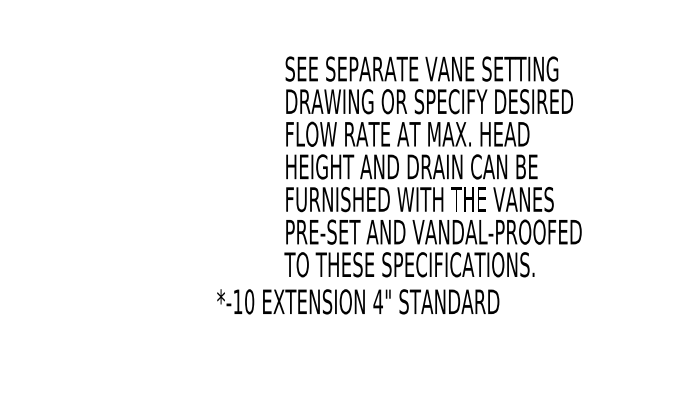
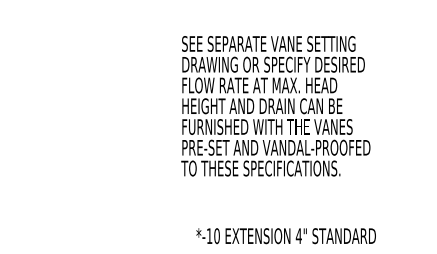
text: (357, 302) -> (285, 236), moved

